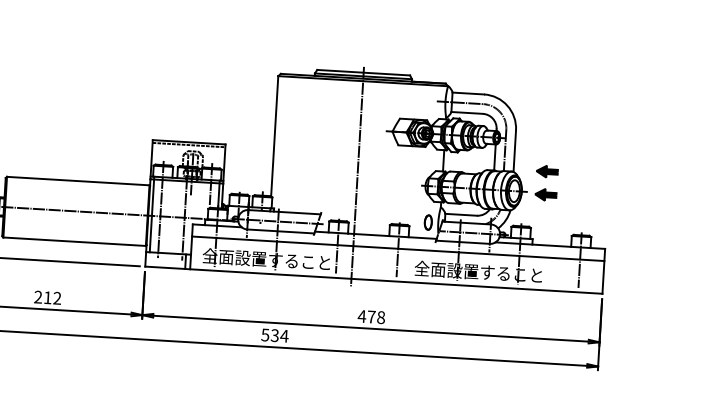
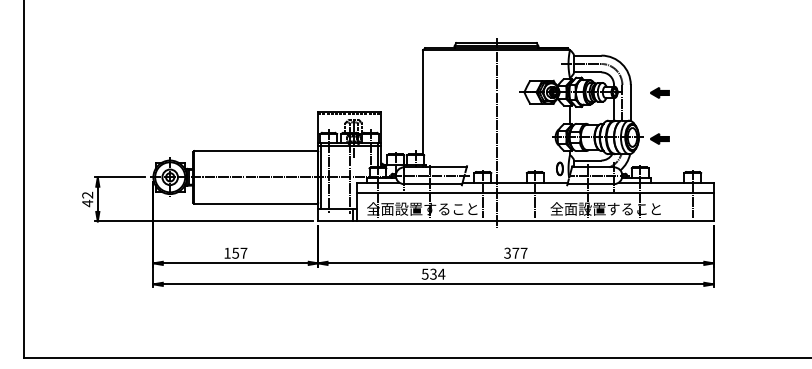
part: (546, 171) -> (659, 92), moved
text: (47, 296) -> (235, 252), 212 -> 157
text: (371, 316) -> (515, 252), 478 -> 377

